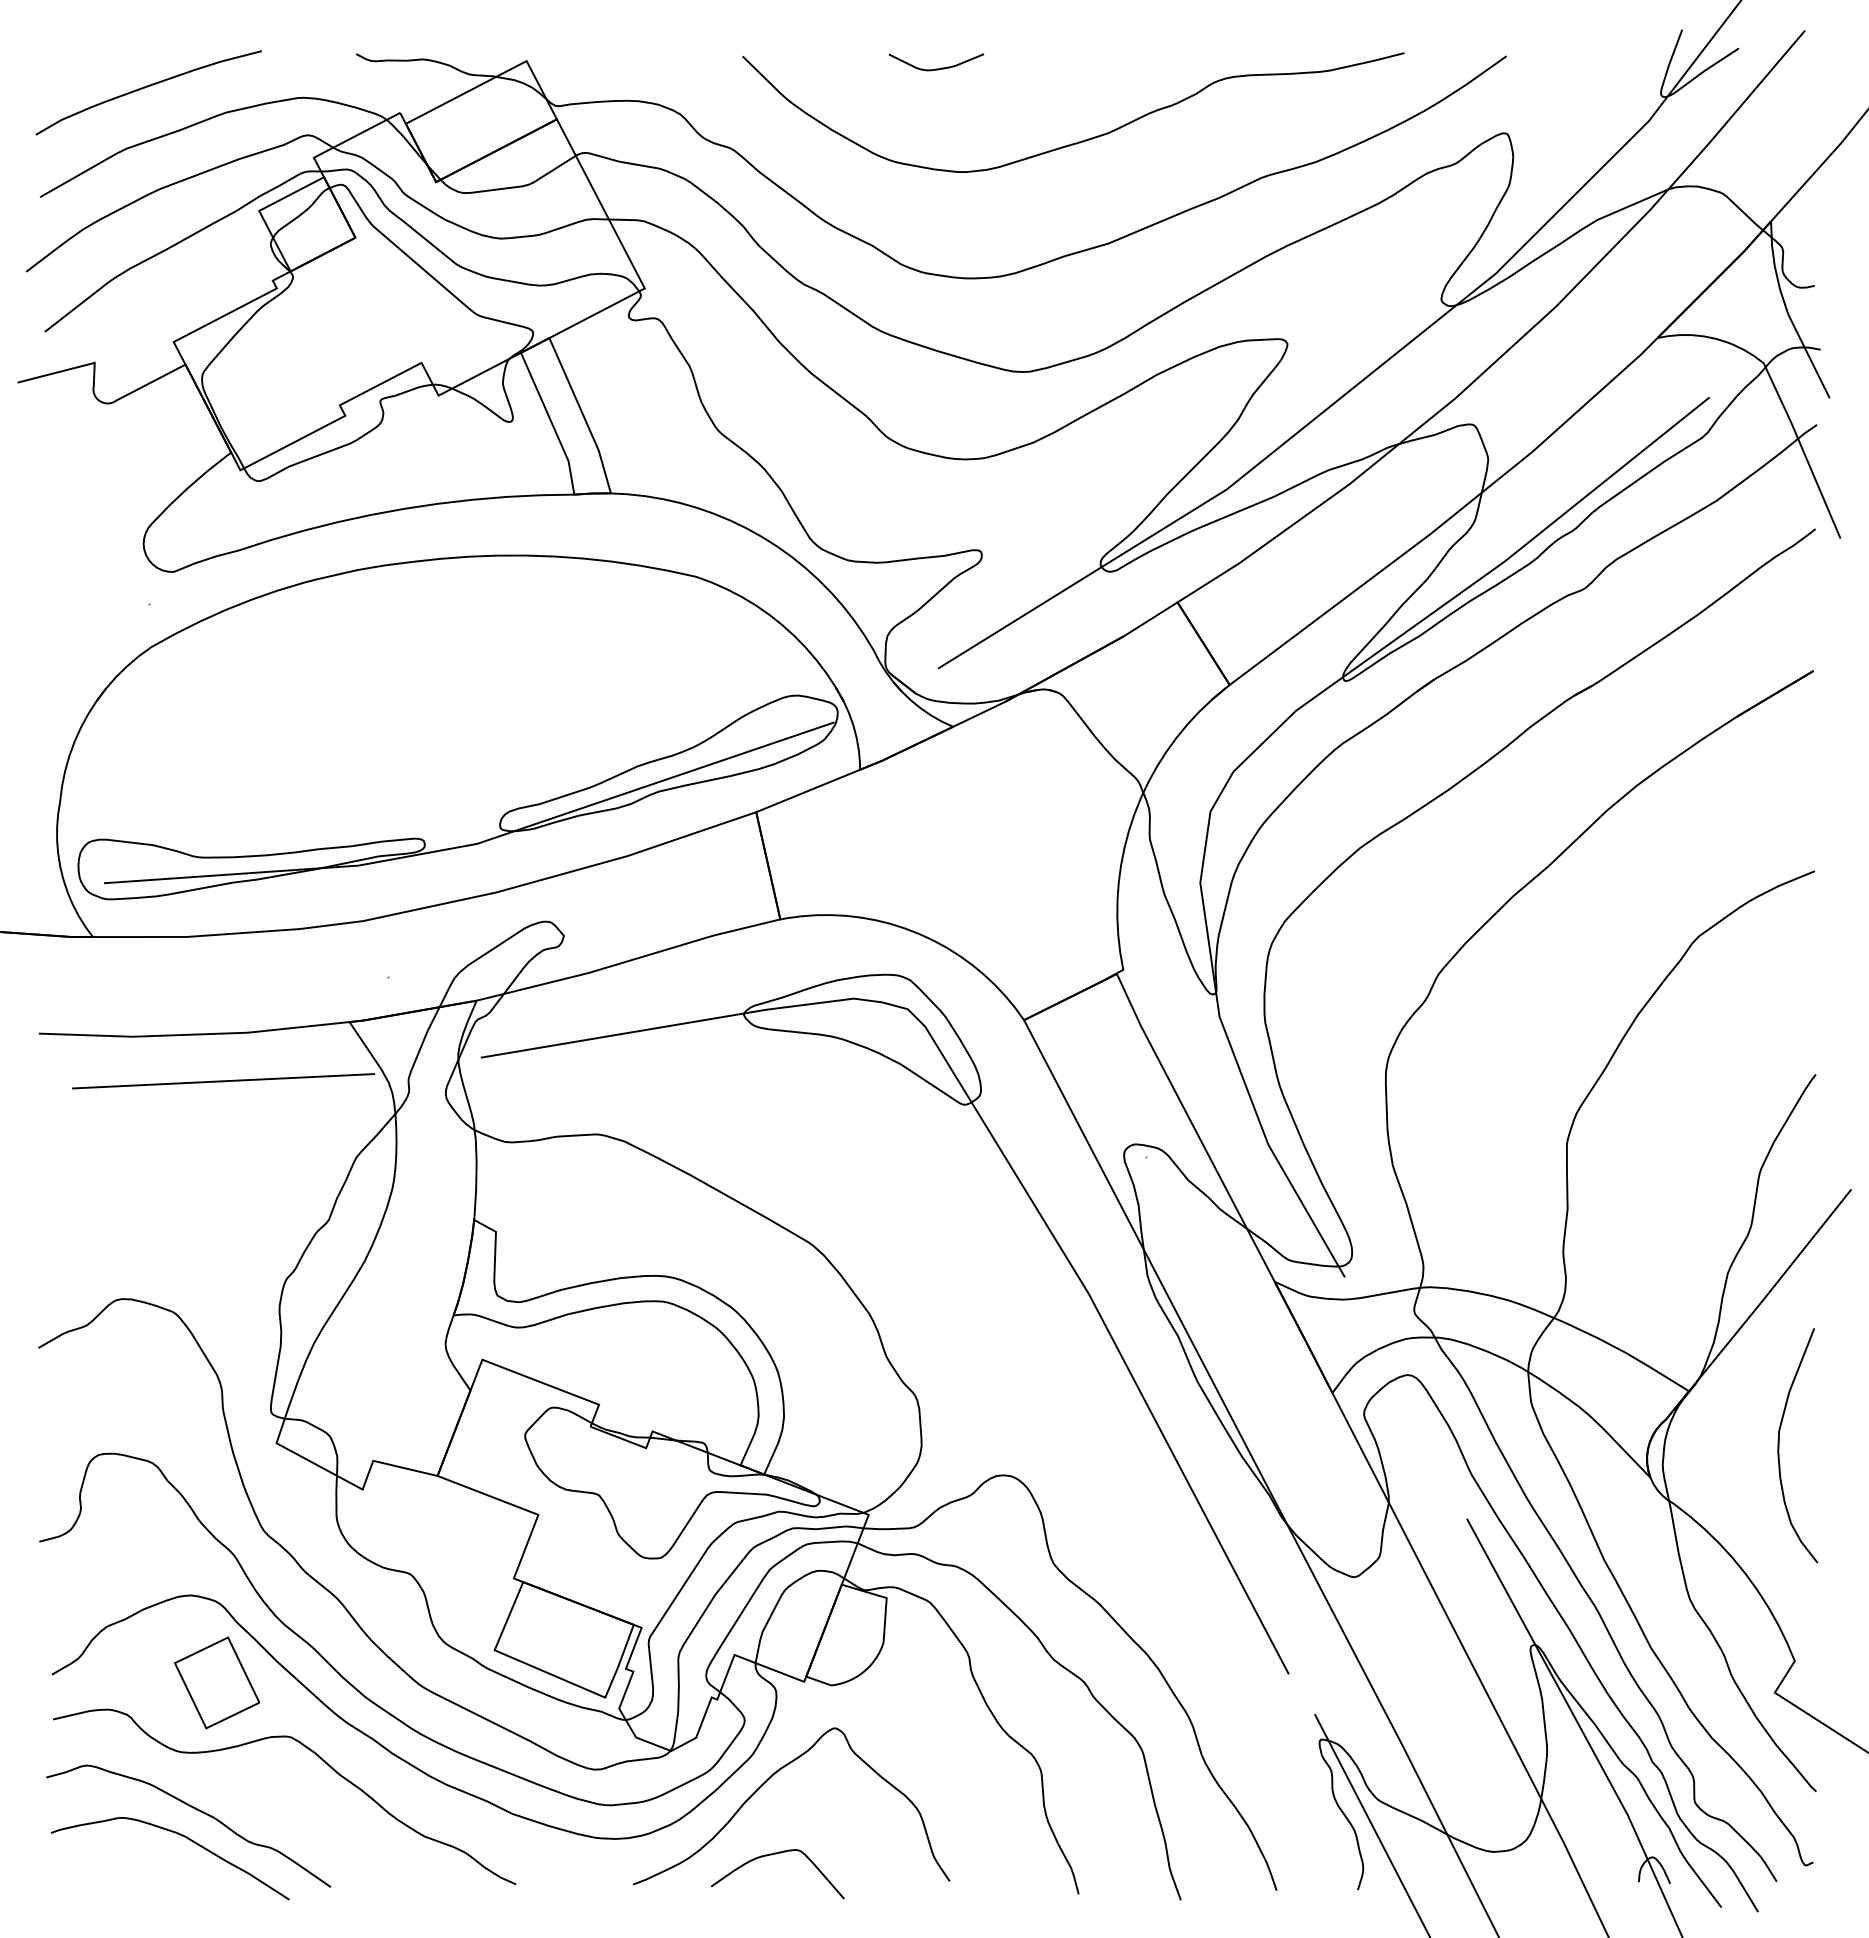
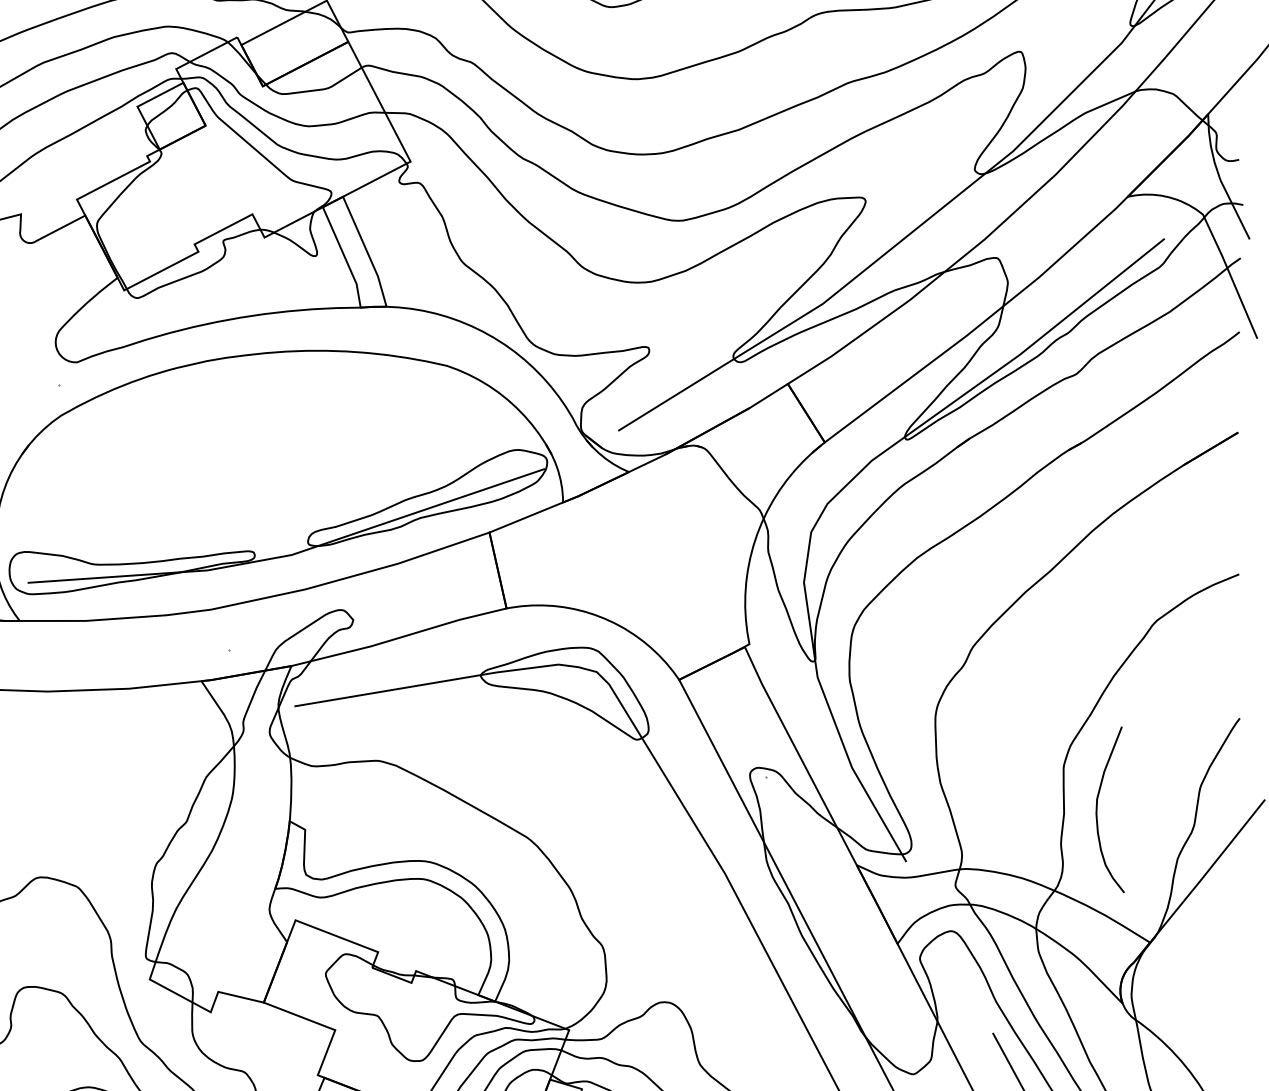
line: (223, 1081) -> (112, 723), removed
curve: (1779, 1445) -> (1097, 809), moved

